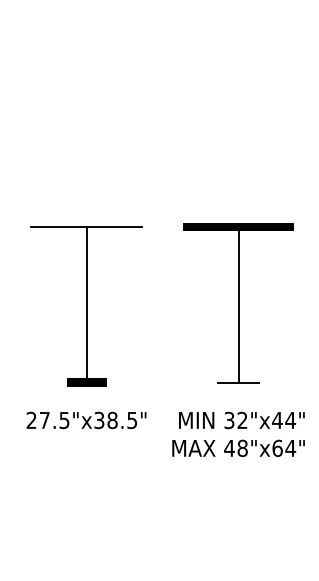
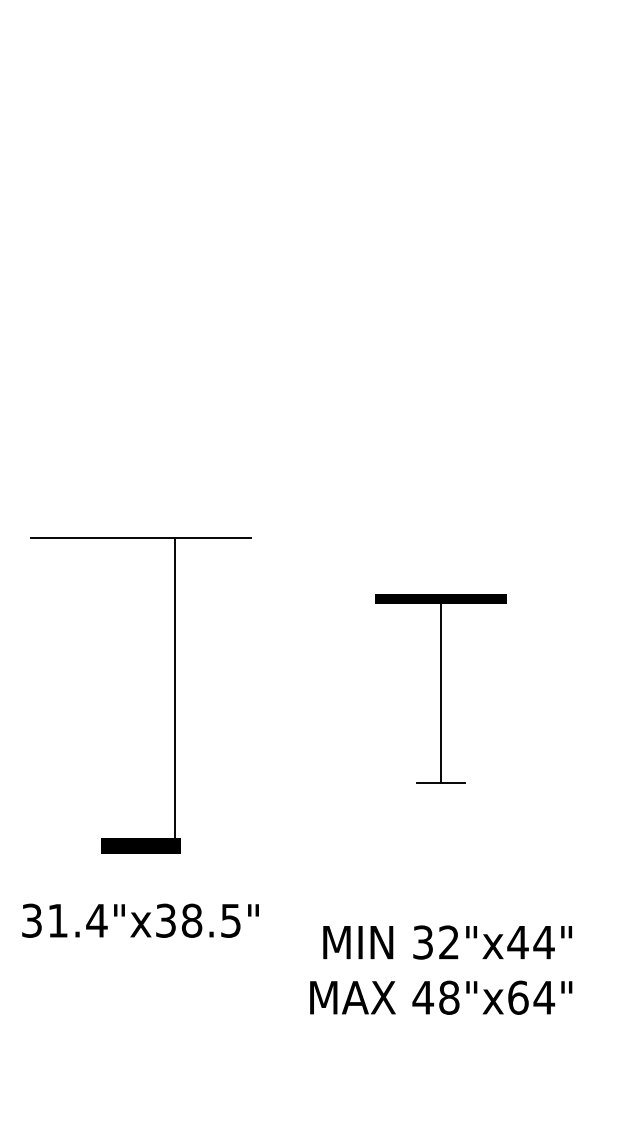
part: (238, 303) -> (441, 689), size x0.6
line: (86, 304) -> (174, 691), moved
text: (47, 420) -> (63, 920), 27.5"x38.5" -> 31.4"x38.5"
text: (238, 433) -> (441, 968), moved

